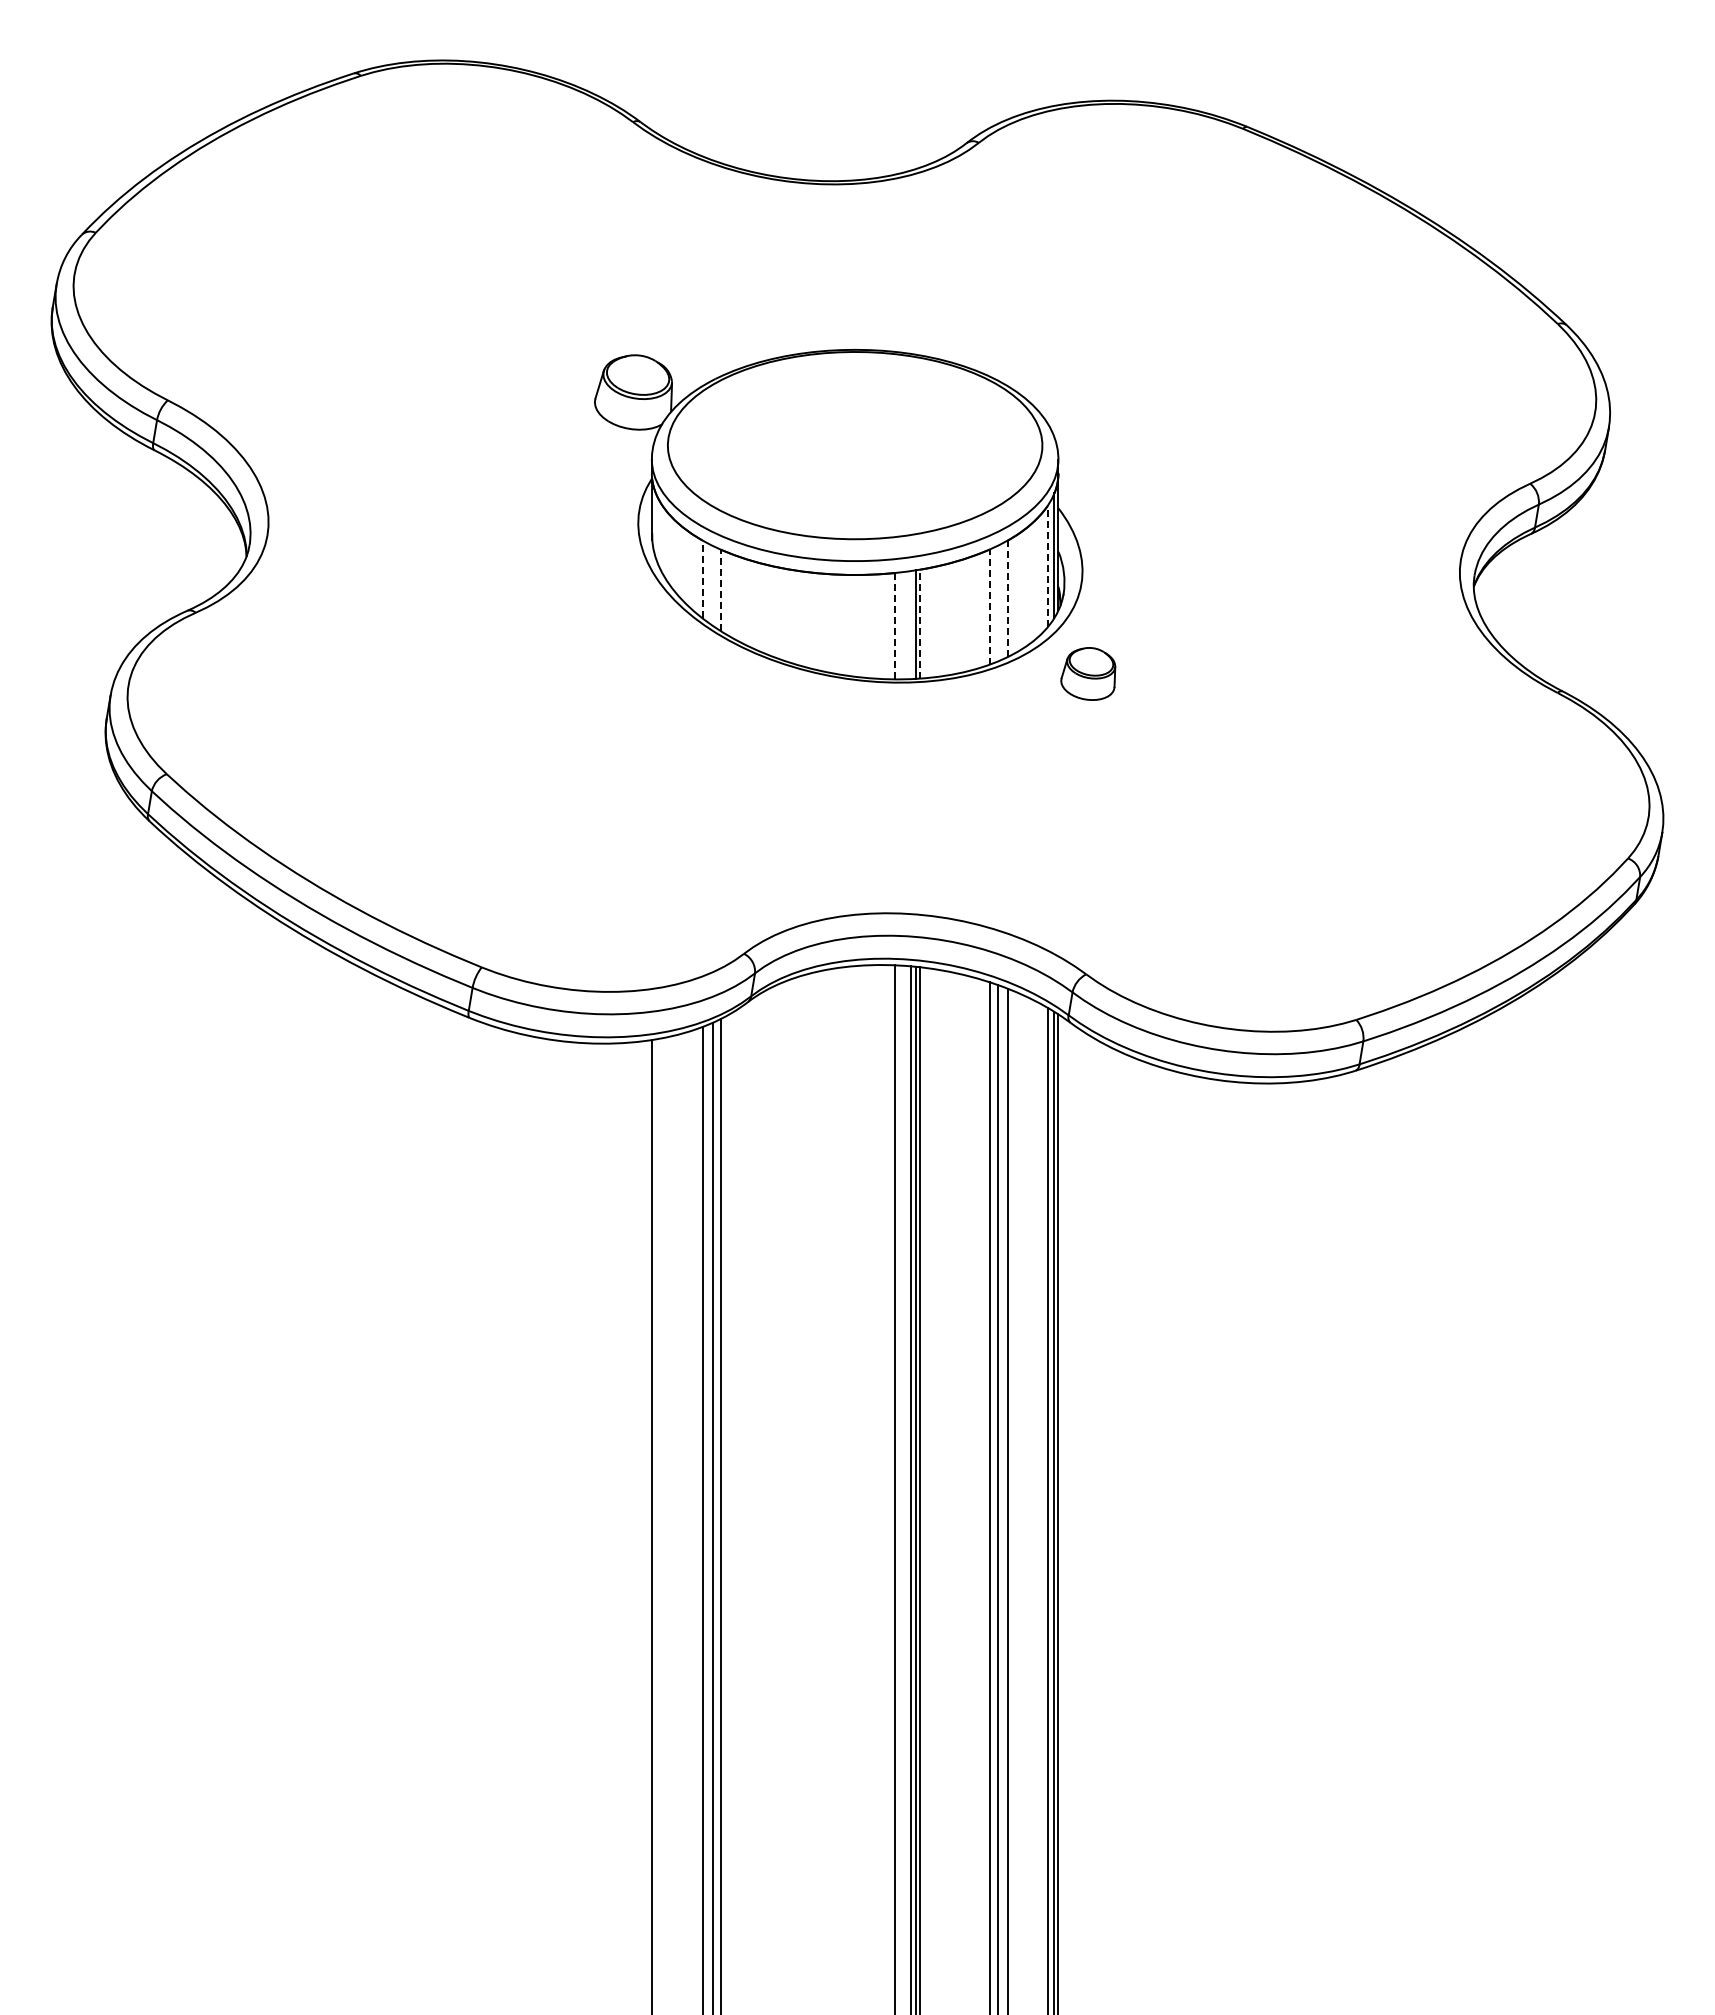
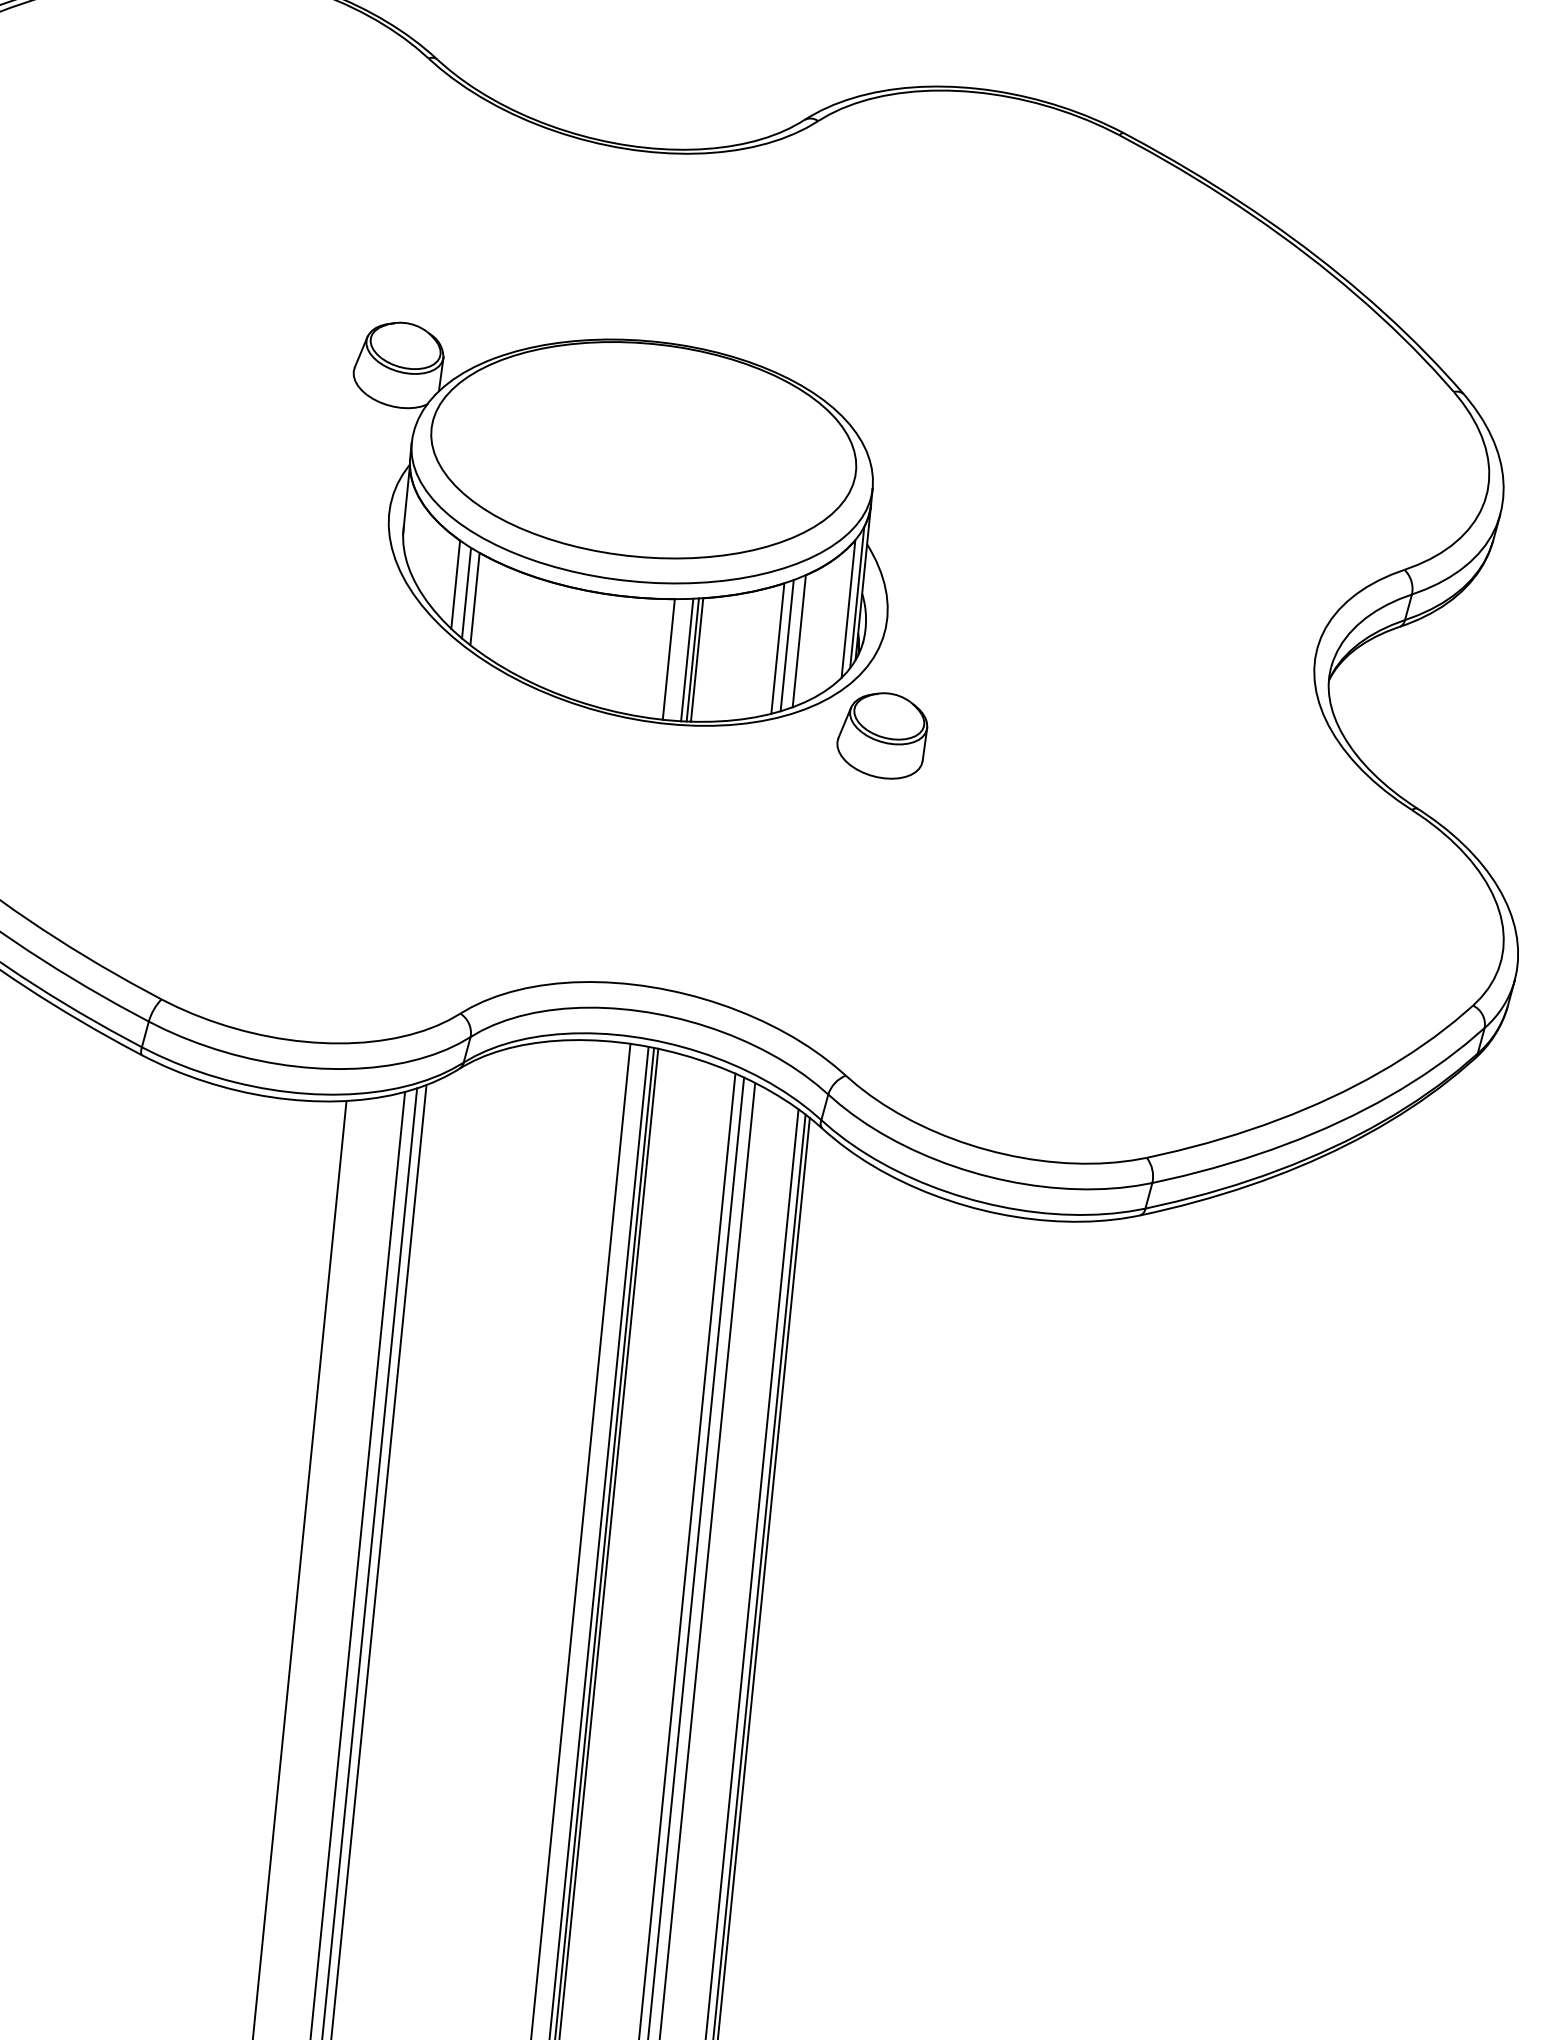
line: (1047, 566) -> (848, 609), dashed -> solid
line: (702, 579) -> (455, 584), dashed -> solid
line: (712, 585) -> (466, 592), added
line: (720, 590) -> (474, 599), dashed -> solid
line: (1007, 598) -> (799, 640), dashed -> solid
line: (997, 603) -> (787, 645), added
line: (989, 607) -> (777, 648), dashed -> solid
line: (920, 623) -> (697, 659), dashed -> solid
line: (895, 625) -> (669, 658), dashed -> solid
line: (911, 625) -> (687, 660), added
part: (1087, 673) -> (881, 734), size x1.43

